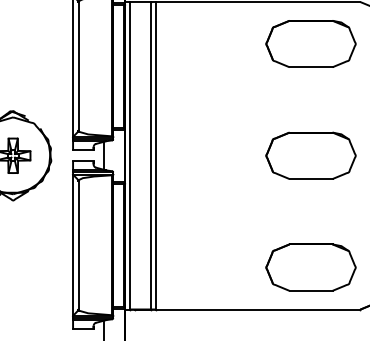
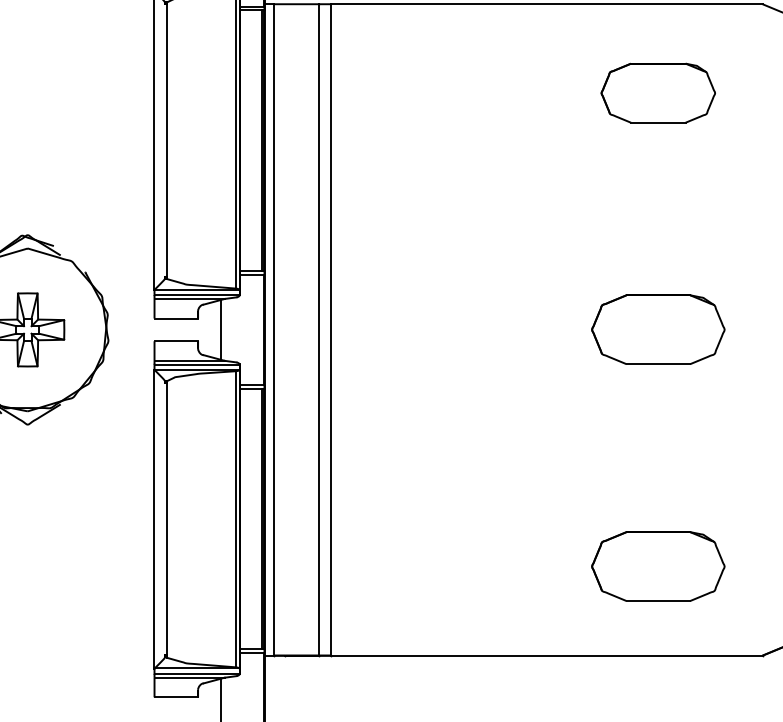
part: (310, 43) -> (657, 92), size x0.6
part: (310, 155) -> (657, 329), size x0.7
part: (310, 267) -> (657, 566), size x0.7

